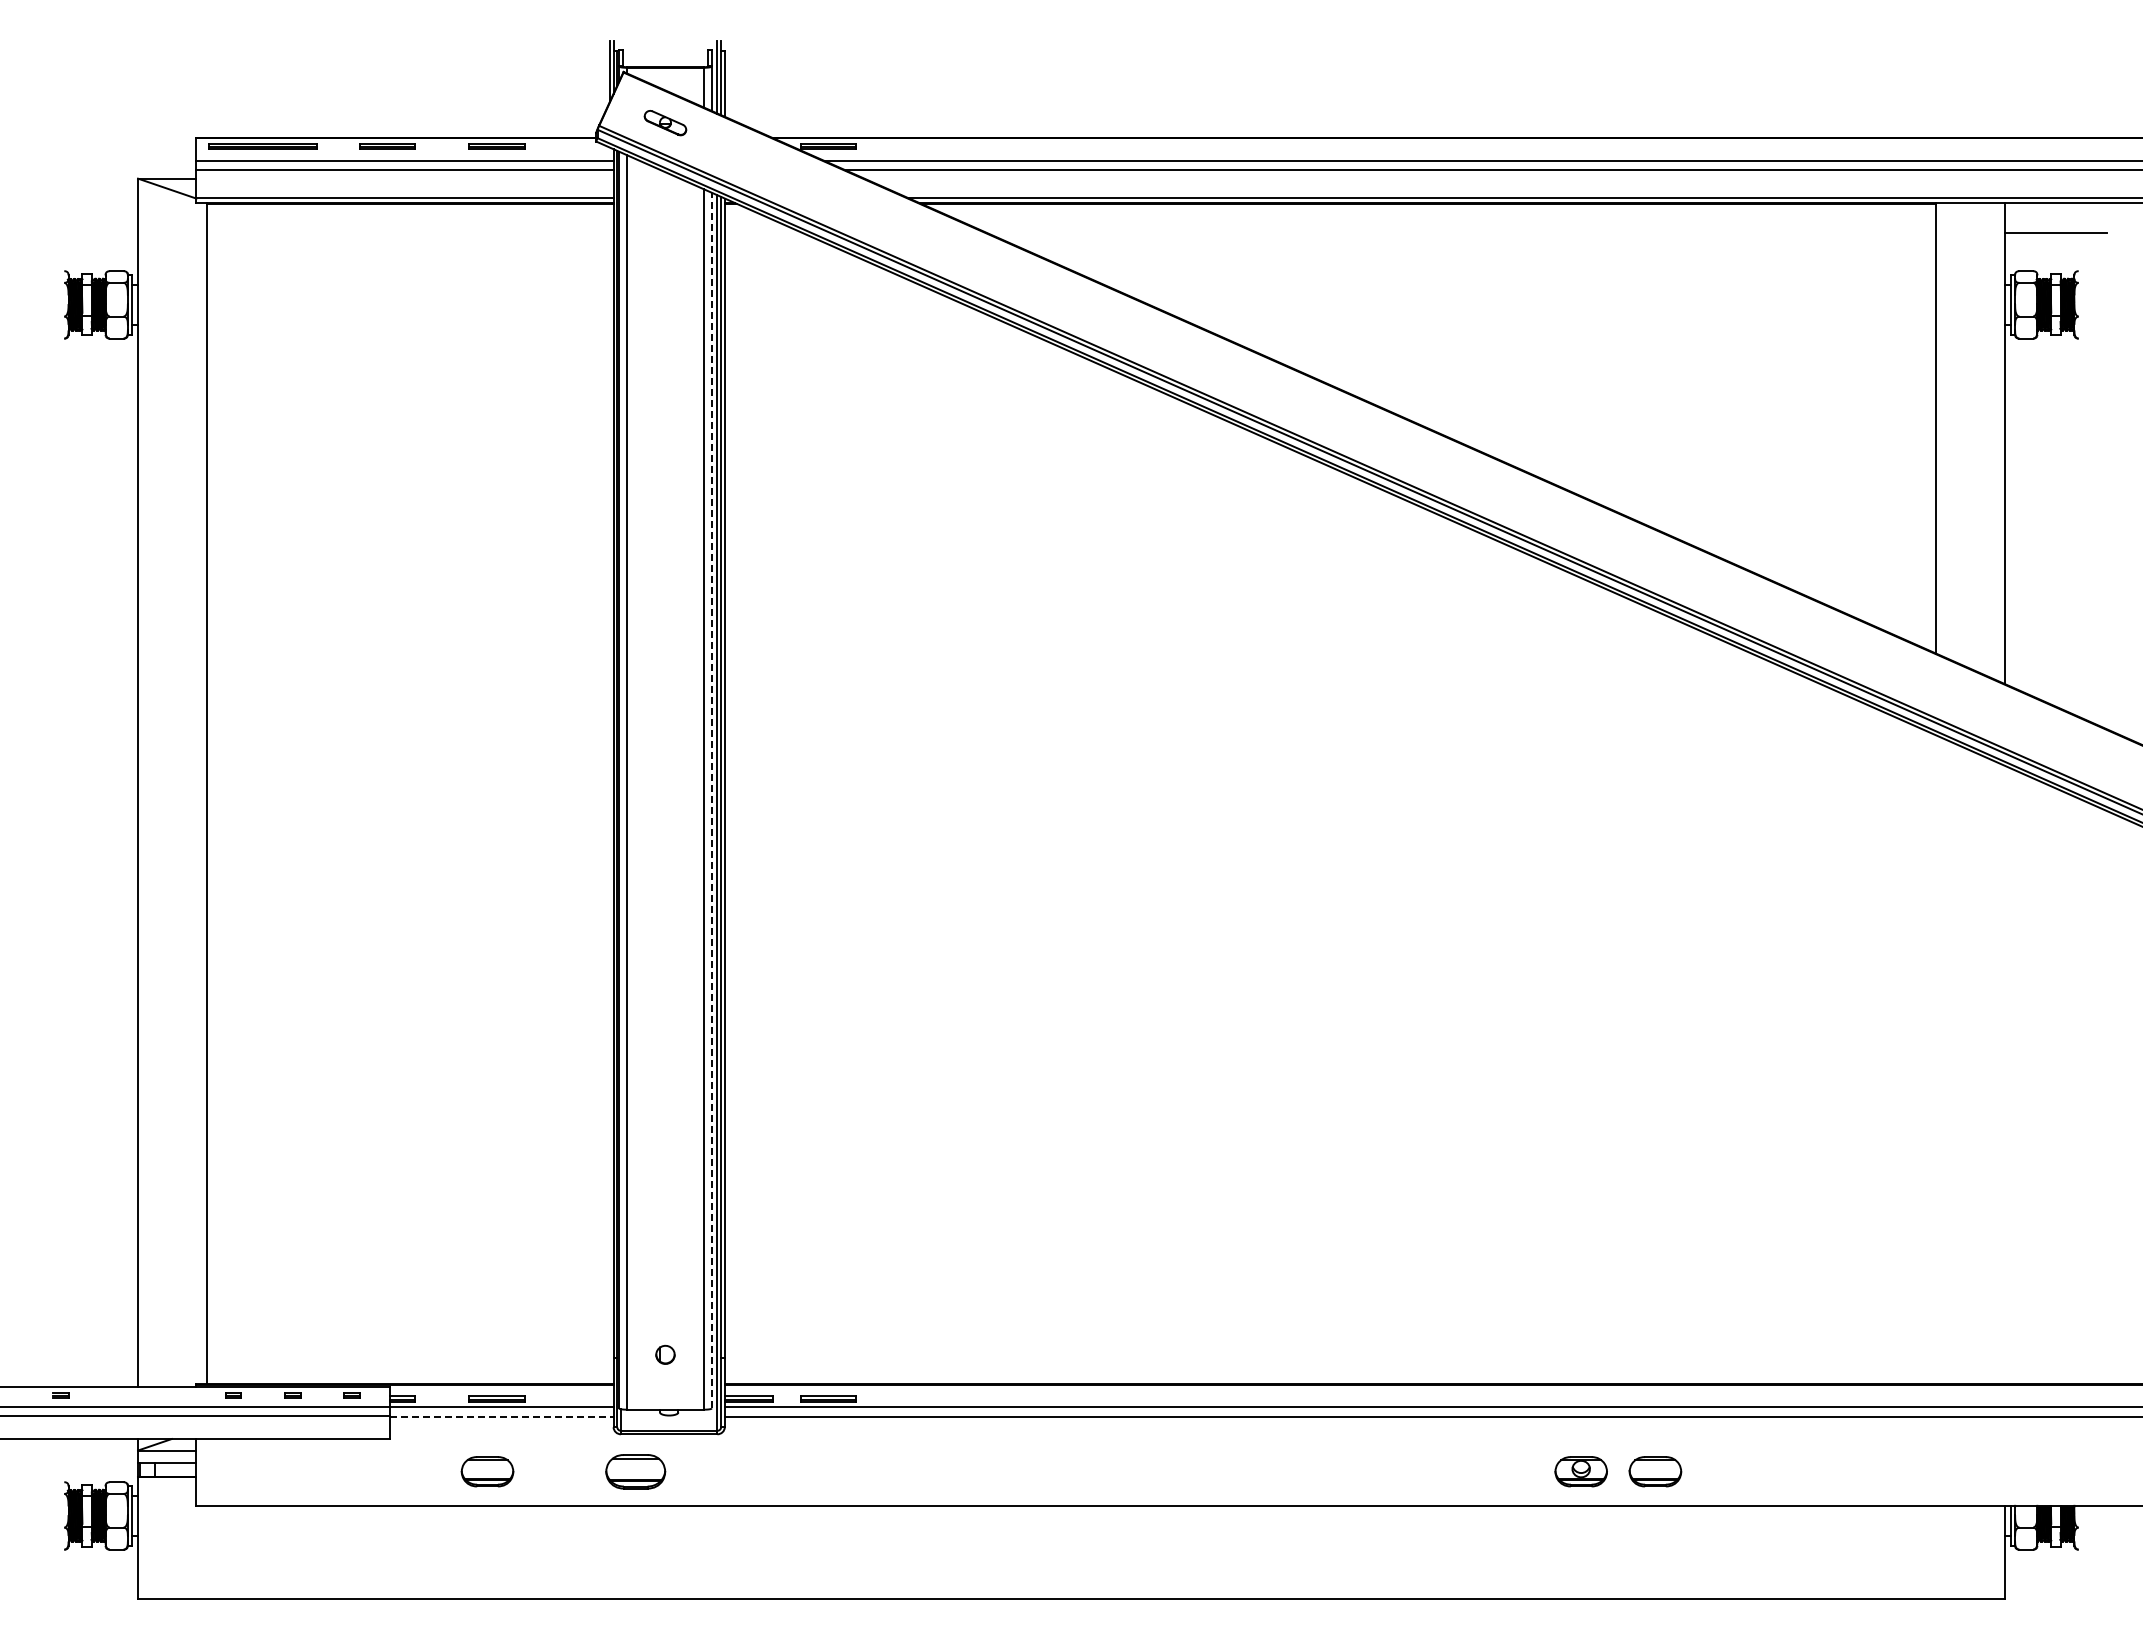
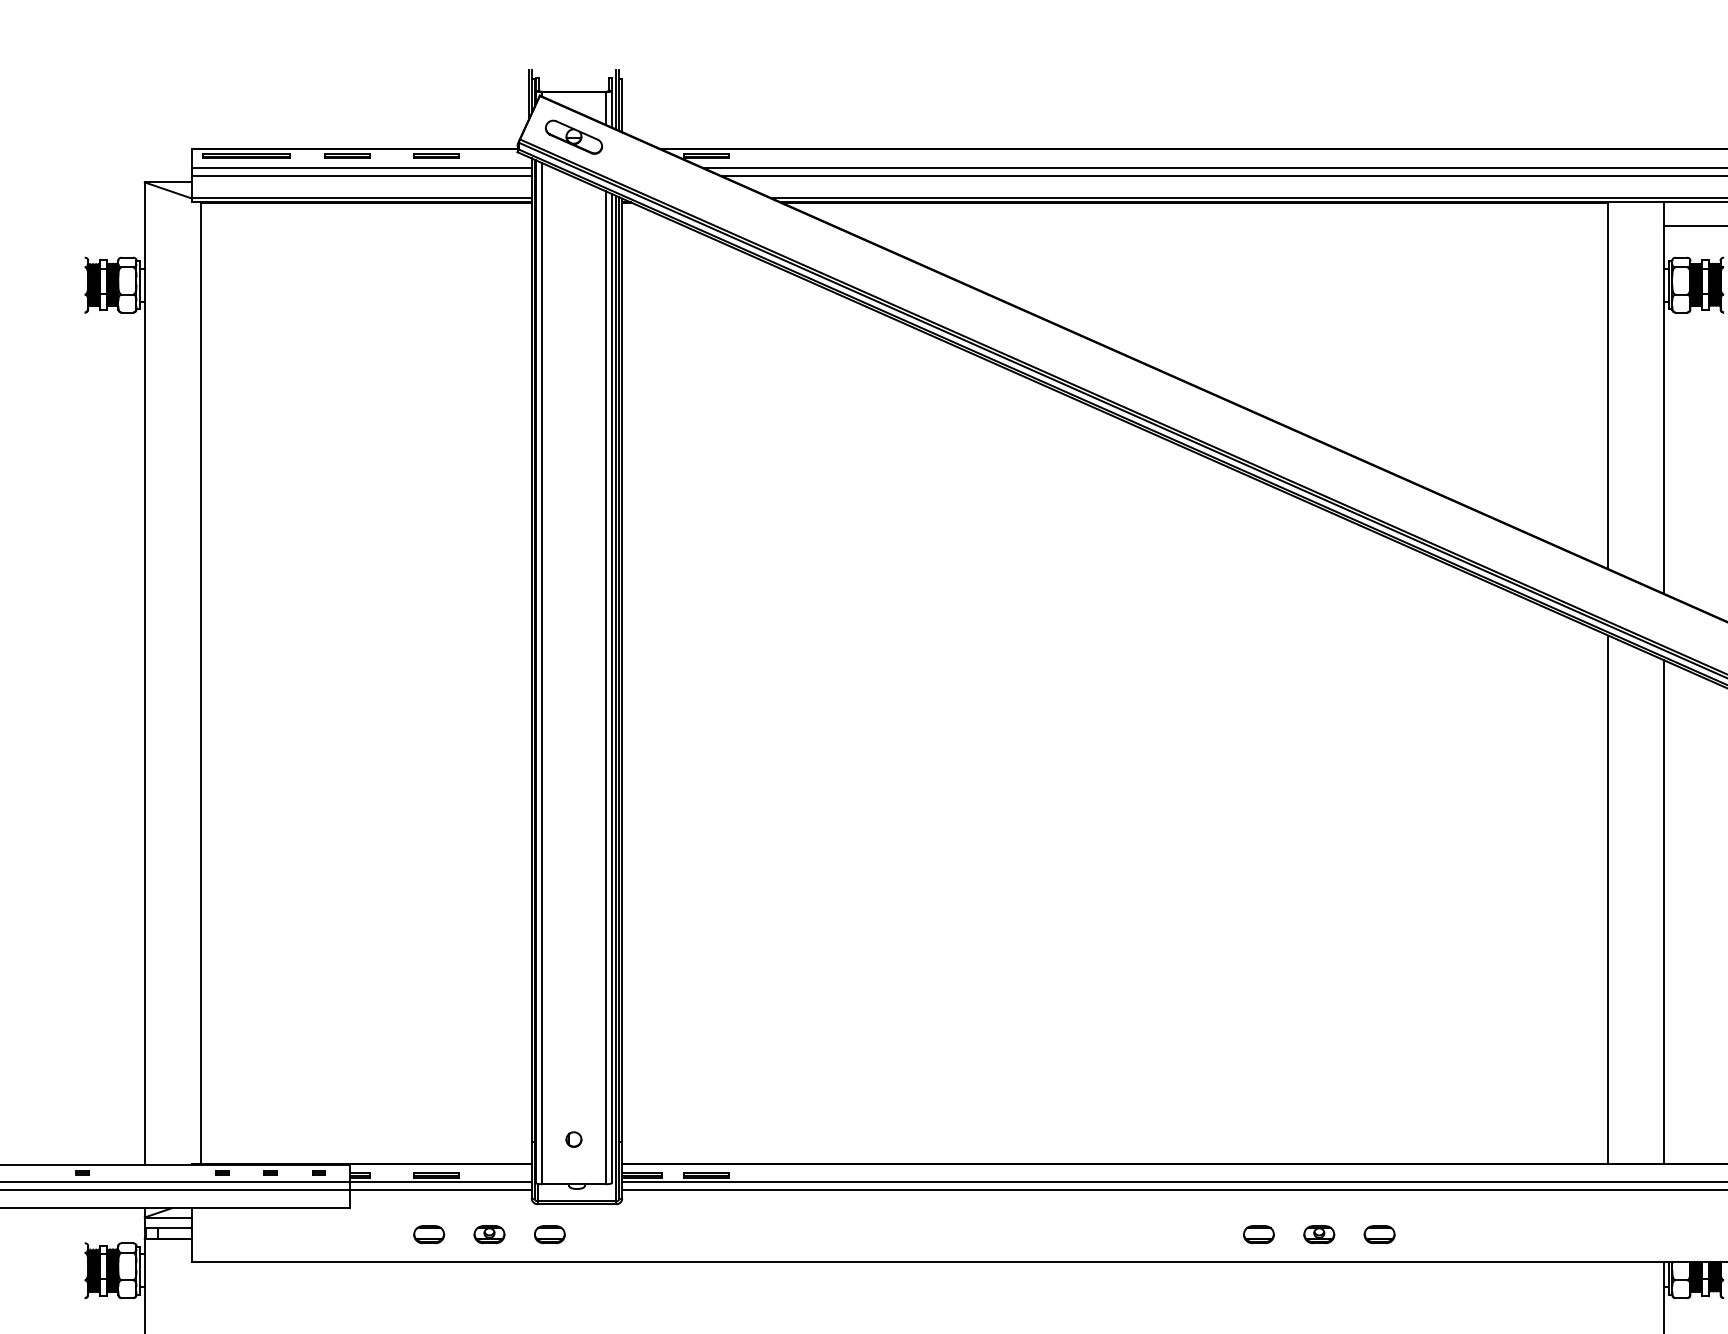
part: (665, 122) -> (574, 136), size x1.67
line: (711, 800) -> (611, 688), dashed -> solid
line: (1936, 1059) -> (1608, 899), added
line: (2004, 1074) -> (1663, 911), added
line: (501, 1416) -> (440, 1189), dashed -> solid
part: (487, 1471) -> (429, 1234), size x0.71
part: (561, 1471) -> (489, 1234), added
part: (635, 1471) -> (549, 1234), size x0.62
part: (1506, 1471) -> (1258, 1234), added
part: (1581, 1471) -> (1319, 1234), size x0.71
part: (1655, 1471) -> (1379, 1234), size x0.71

